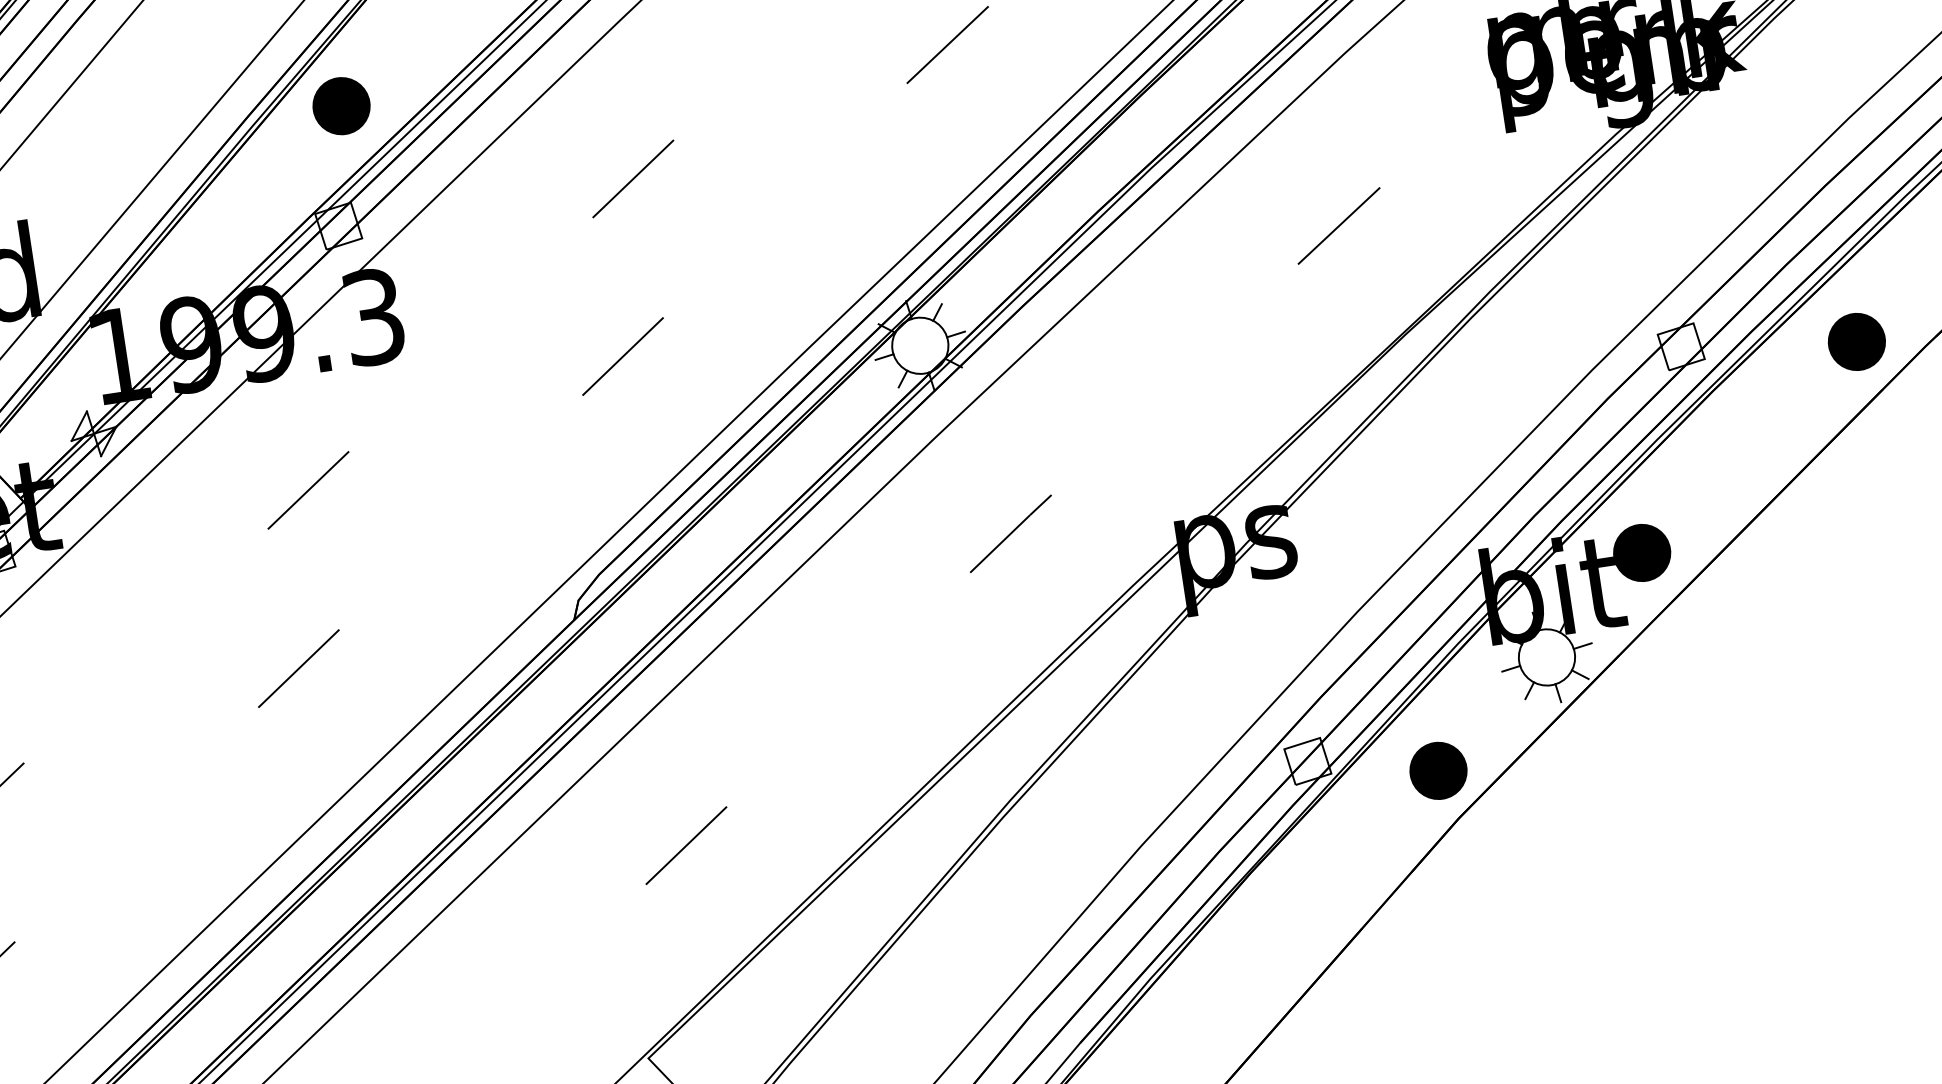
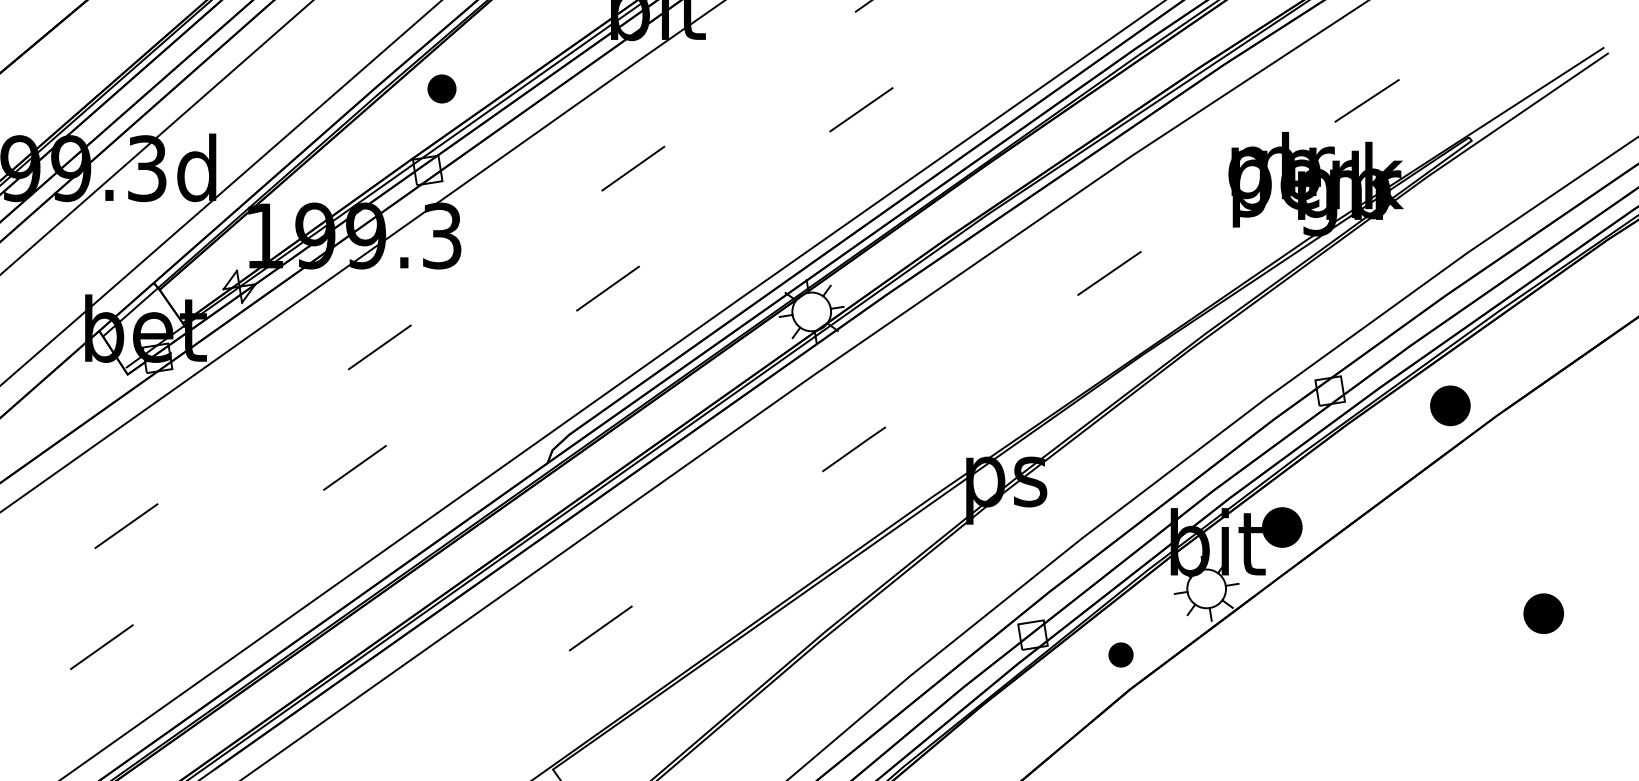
part: (340, 105) -> (441, 88), size x0.7
part: (1437, 770) -> (1120, 654), size x0.6

